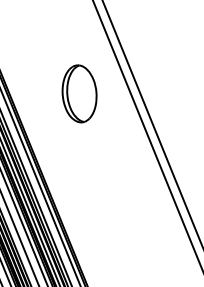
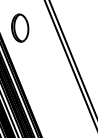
part: (80, 92) -> (20, 27), moved

